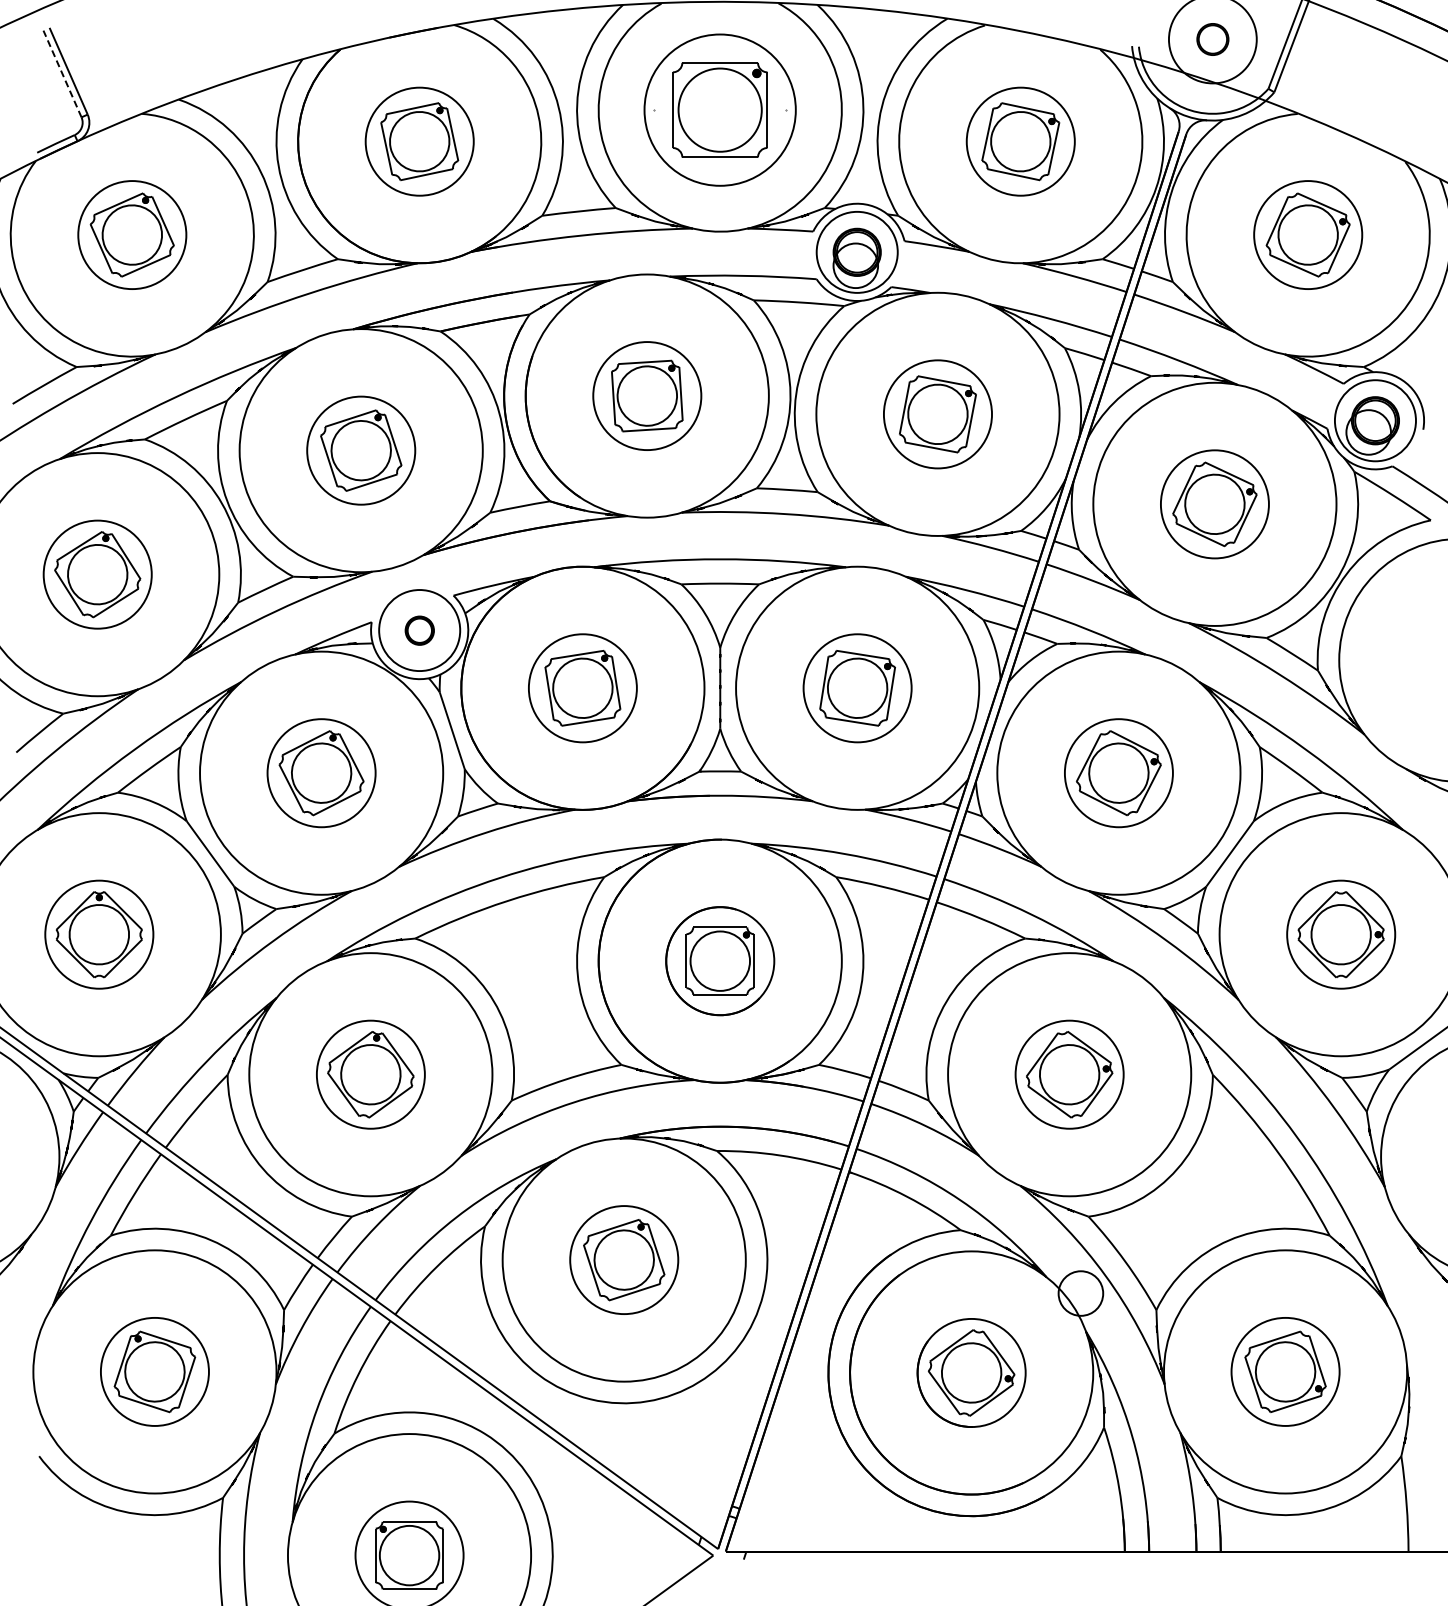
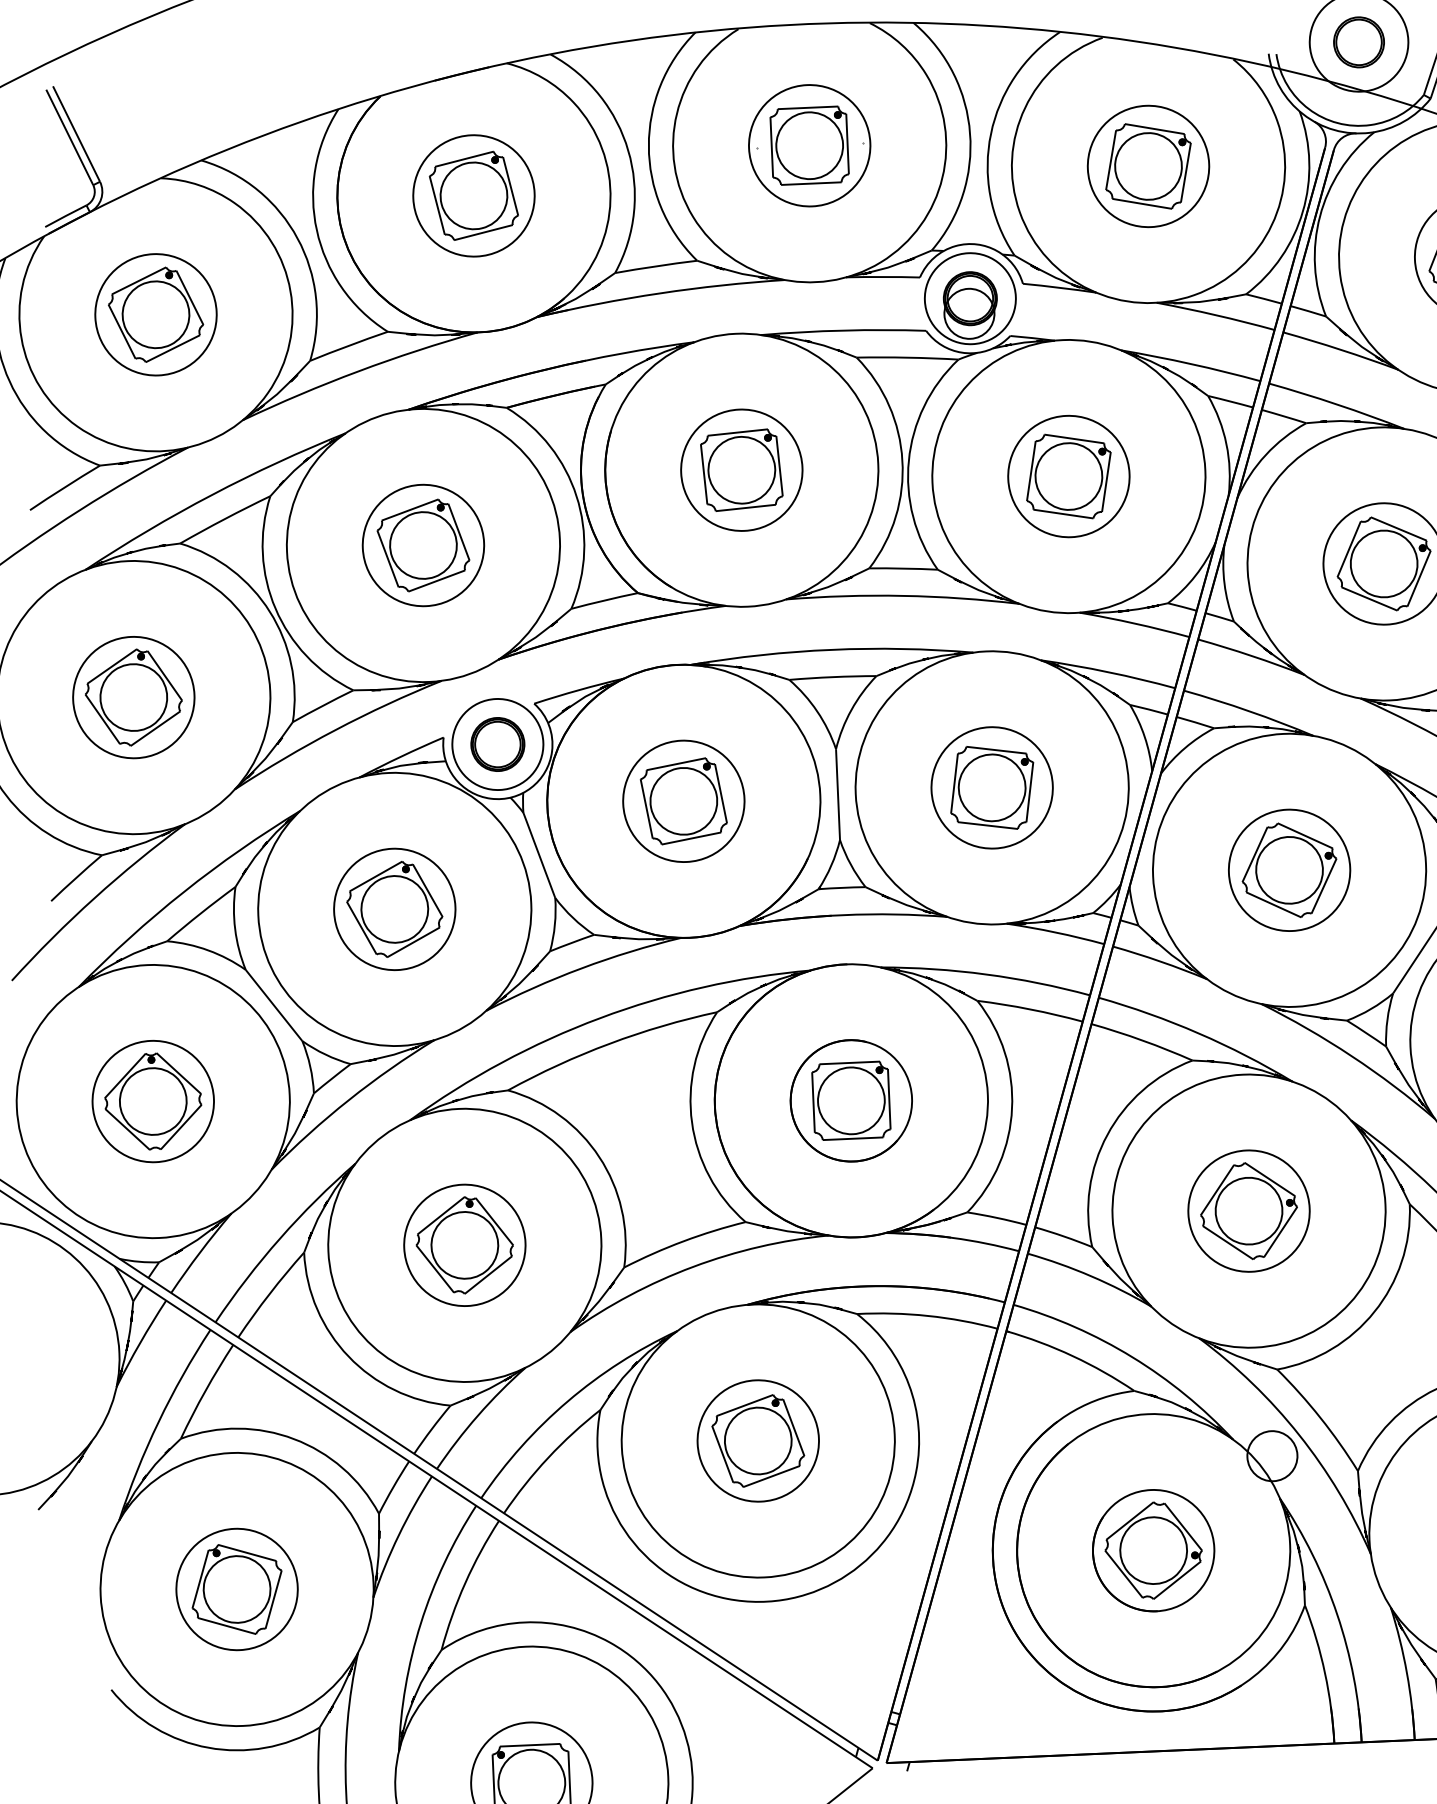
part: (1212, 39) -> (1358, 42), size x1.43
line: (62, 73) -> (69, 136), dashed -> solid
part: (720, 109) -> (809, 145), size x0.71
part: (419, 630) -> (497, 744), size x1.67

